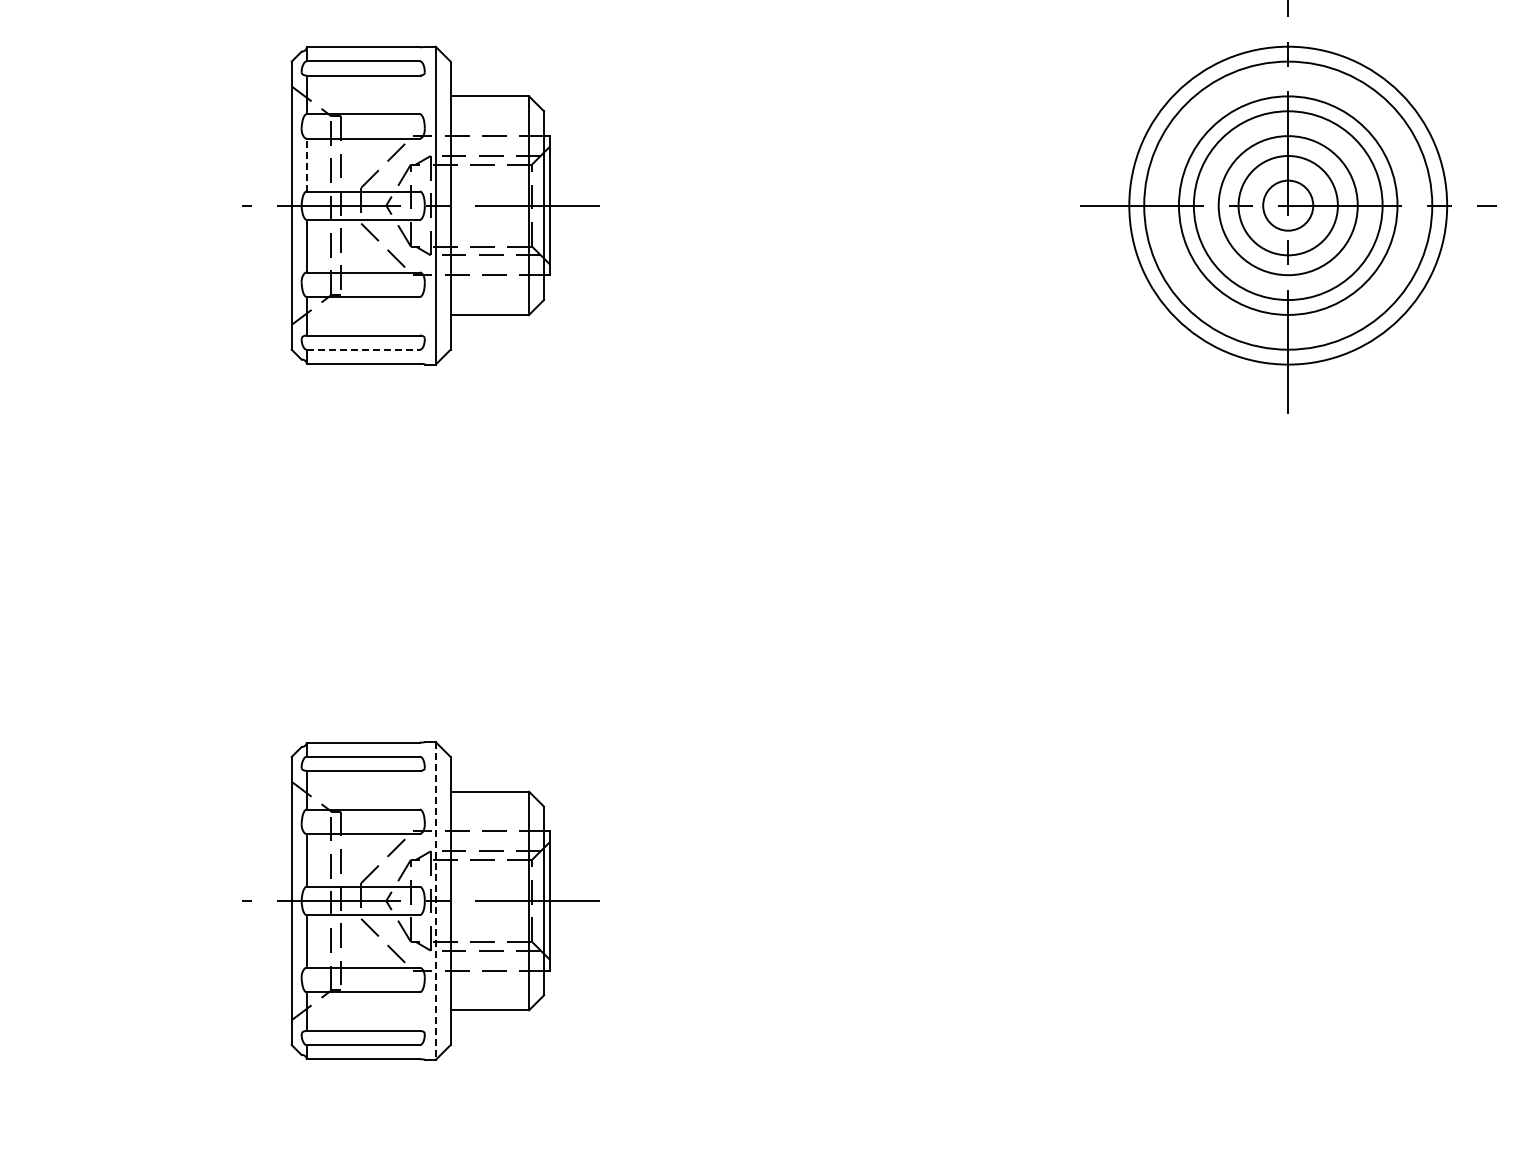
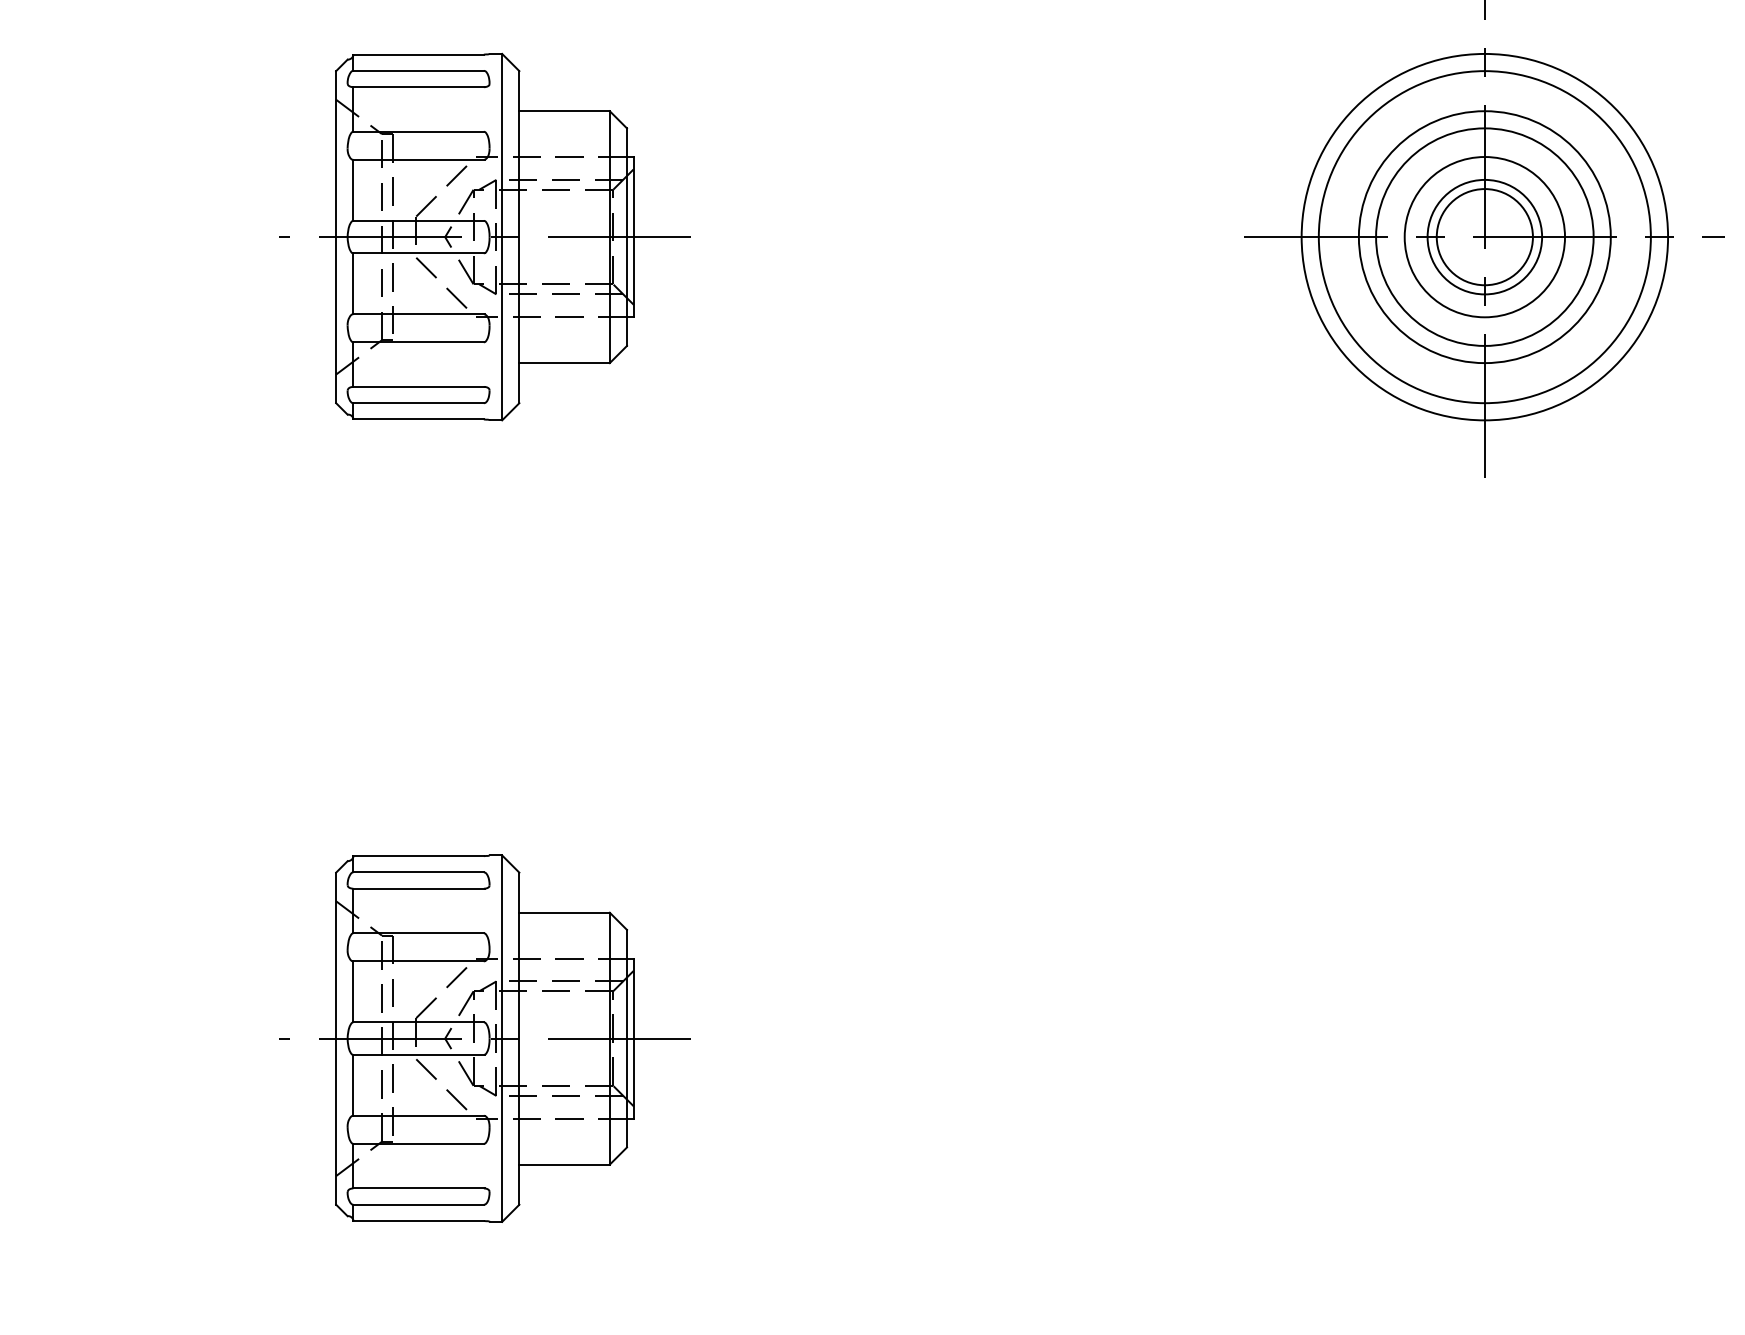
line: (306, 165) -> (353, 190), dashed -> solid
circle: (1287, 205) -> (1484, 236), size x1.67
line: (363, 349) -> (418, 402), dashed -> solid
line: (435, 901) -> (501, 1039), dashed -> solid

